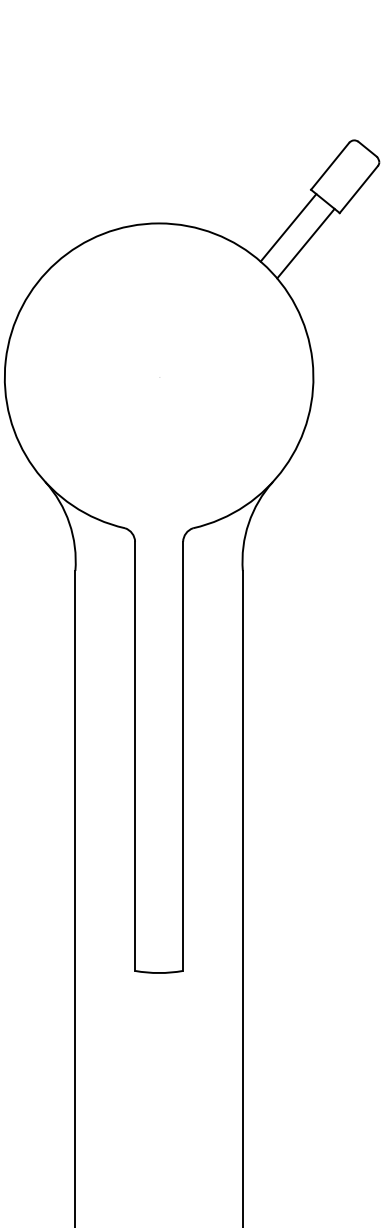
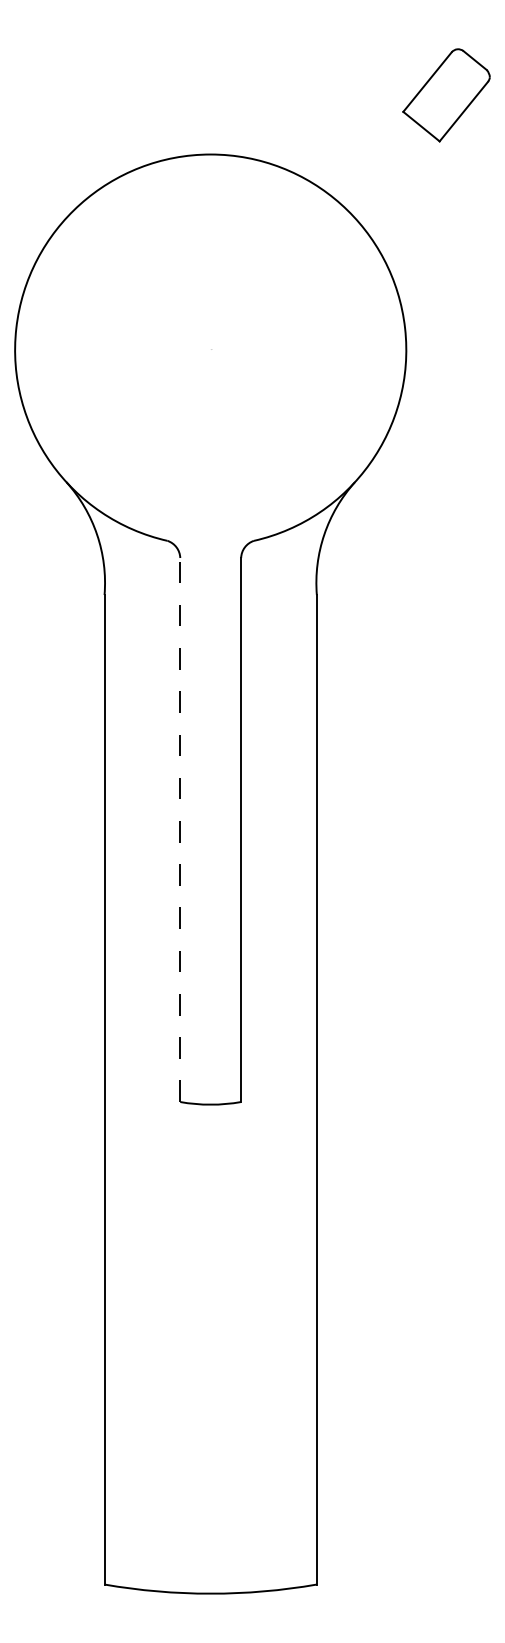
line: (288, 227) -> (374, 159), removed
line: (305, 243) -> (396, 180), removed
line: (135, 755) -> (180, 829), solid -> dashed

